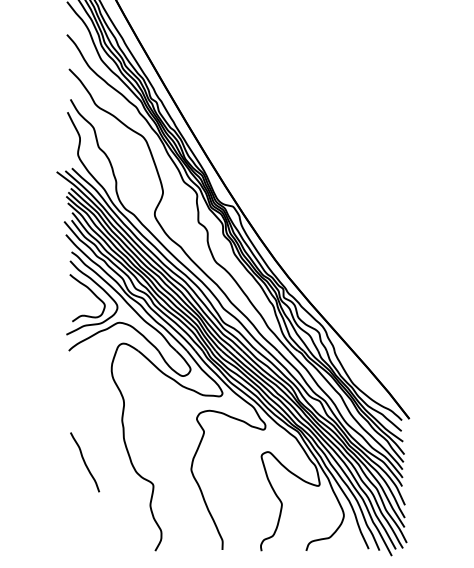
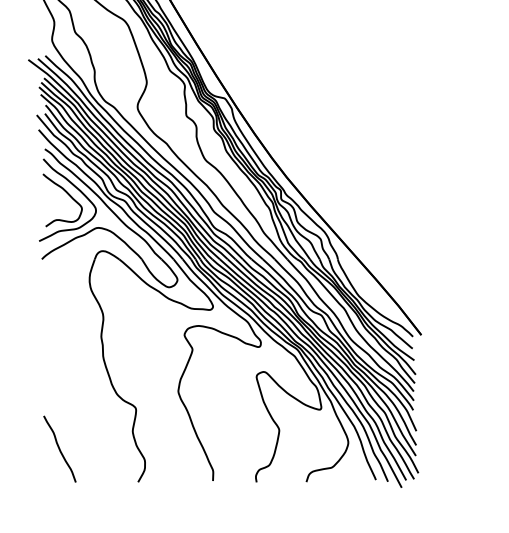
curve: (85, 462) -> (60, 449), moved

